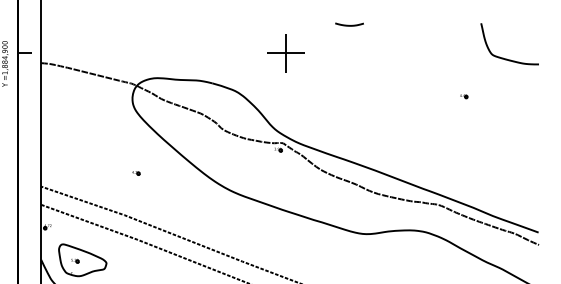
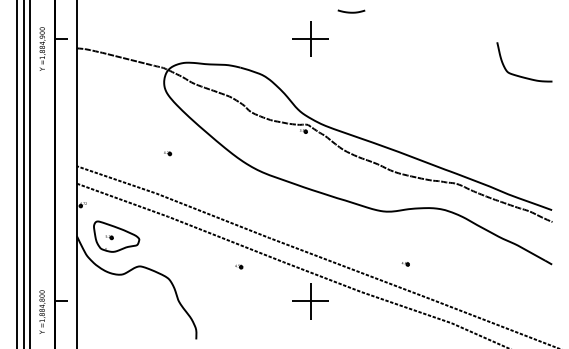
curve: (349, 24) -> (351, 11), moved
curve: (505, 58) -> (520, 75), moved
part: (464, 96) -> (481, 80), removed

